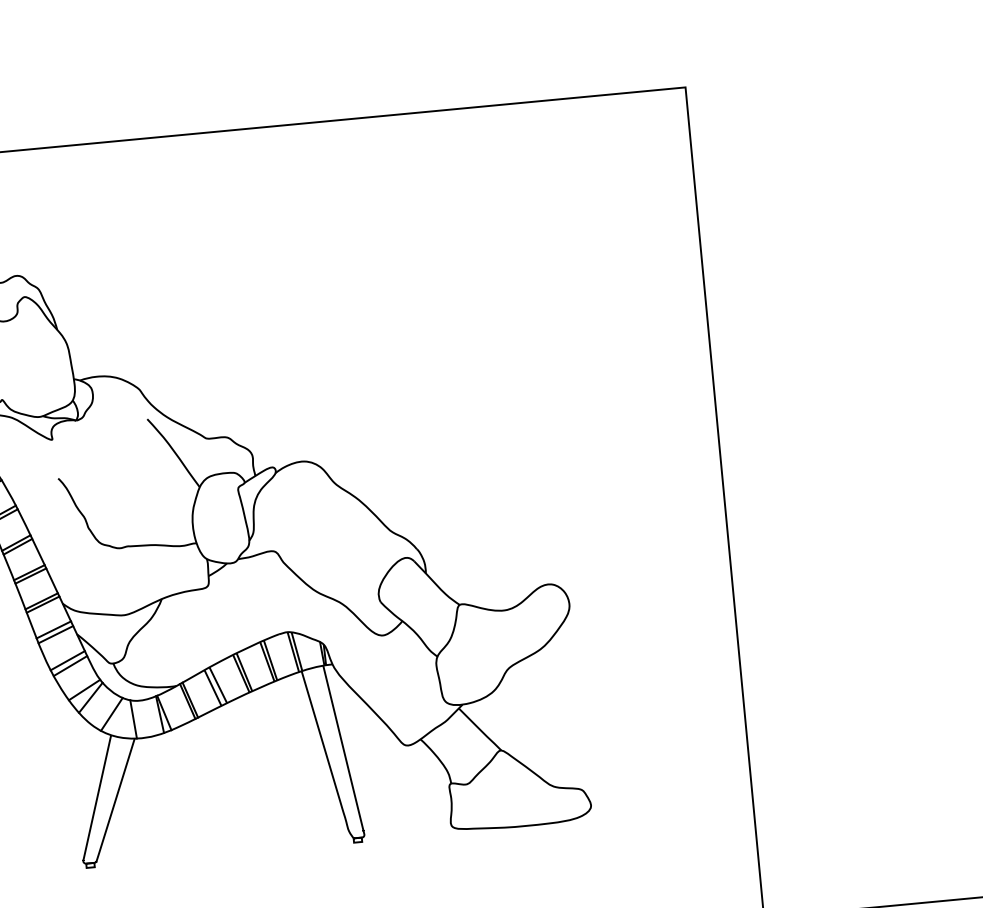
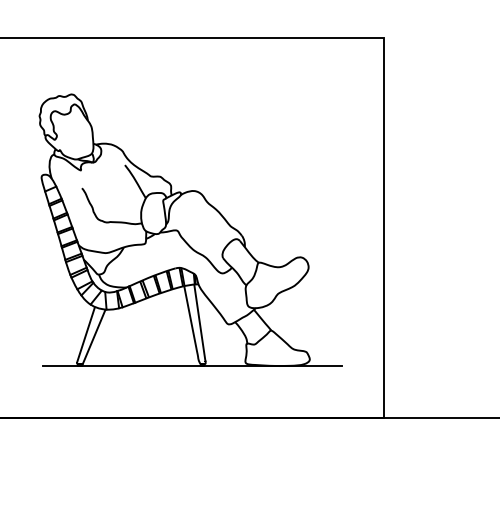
line: (334, 845) -> (191, 366), added

